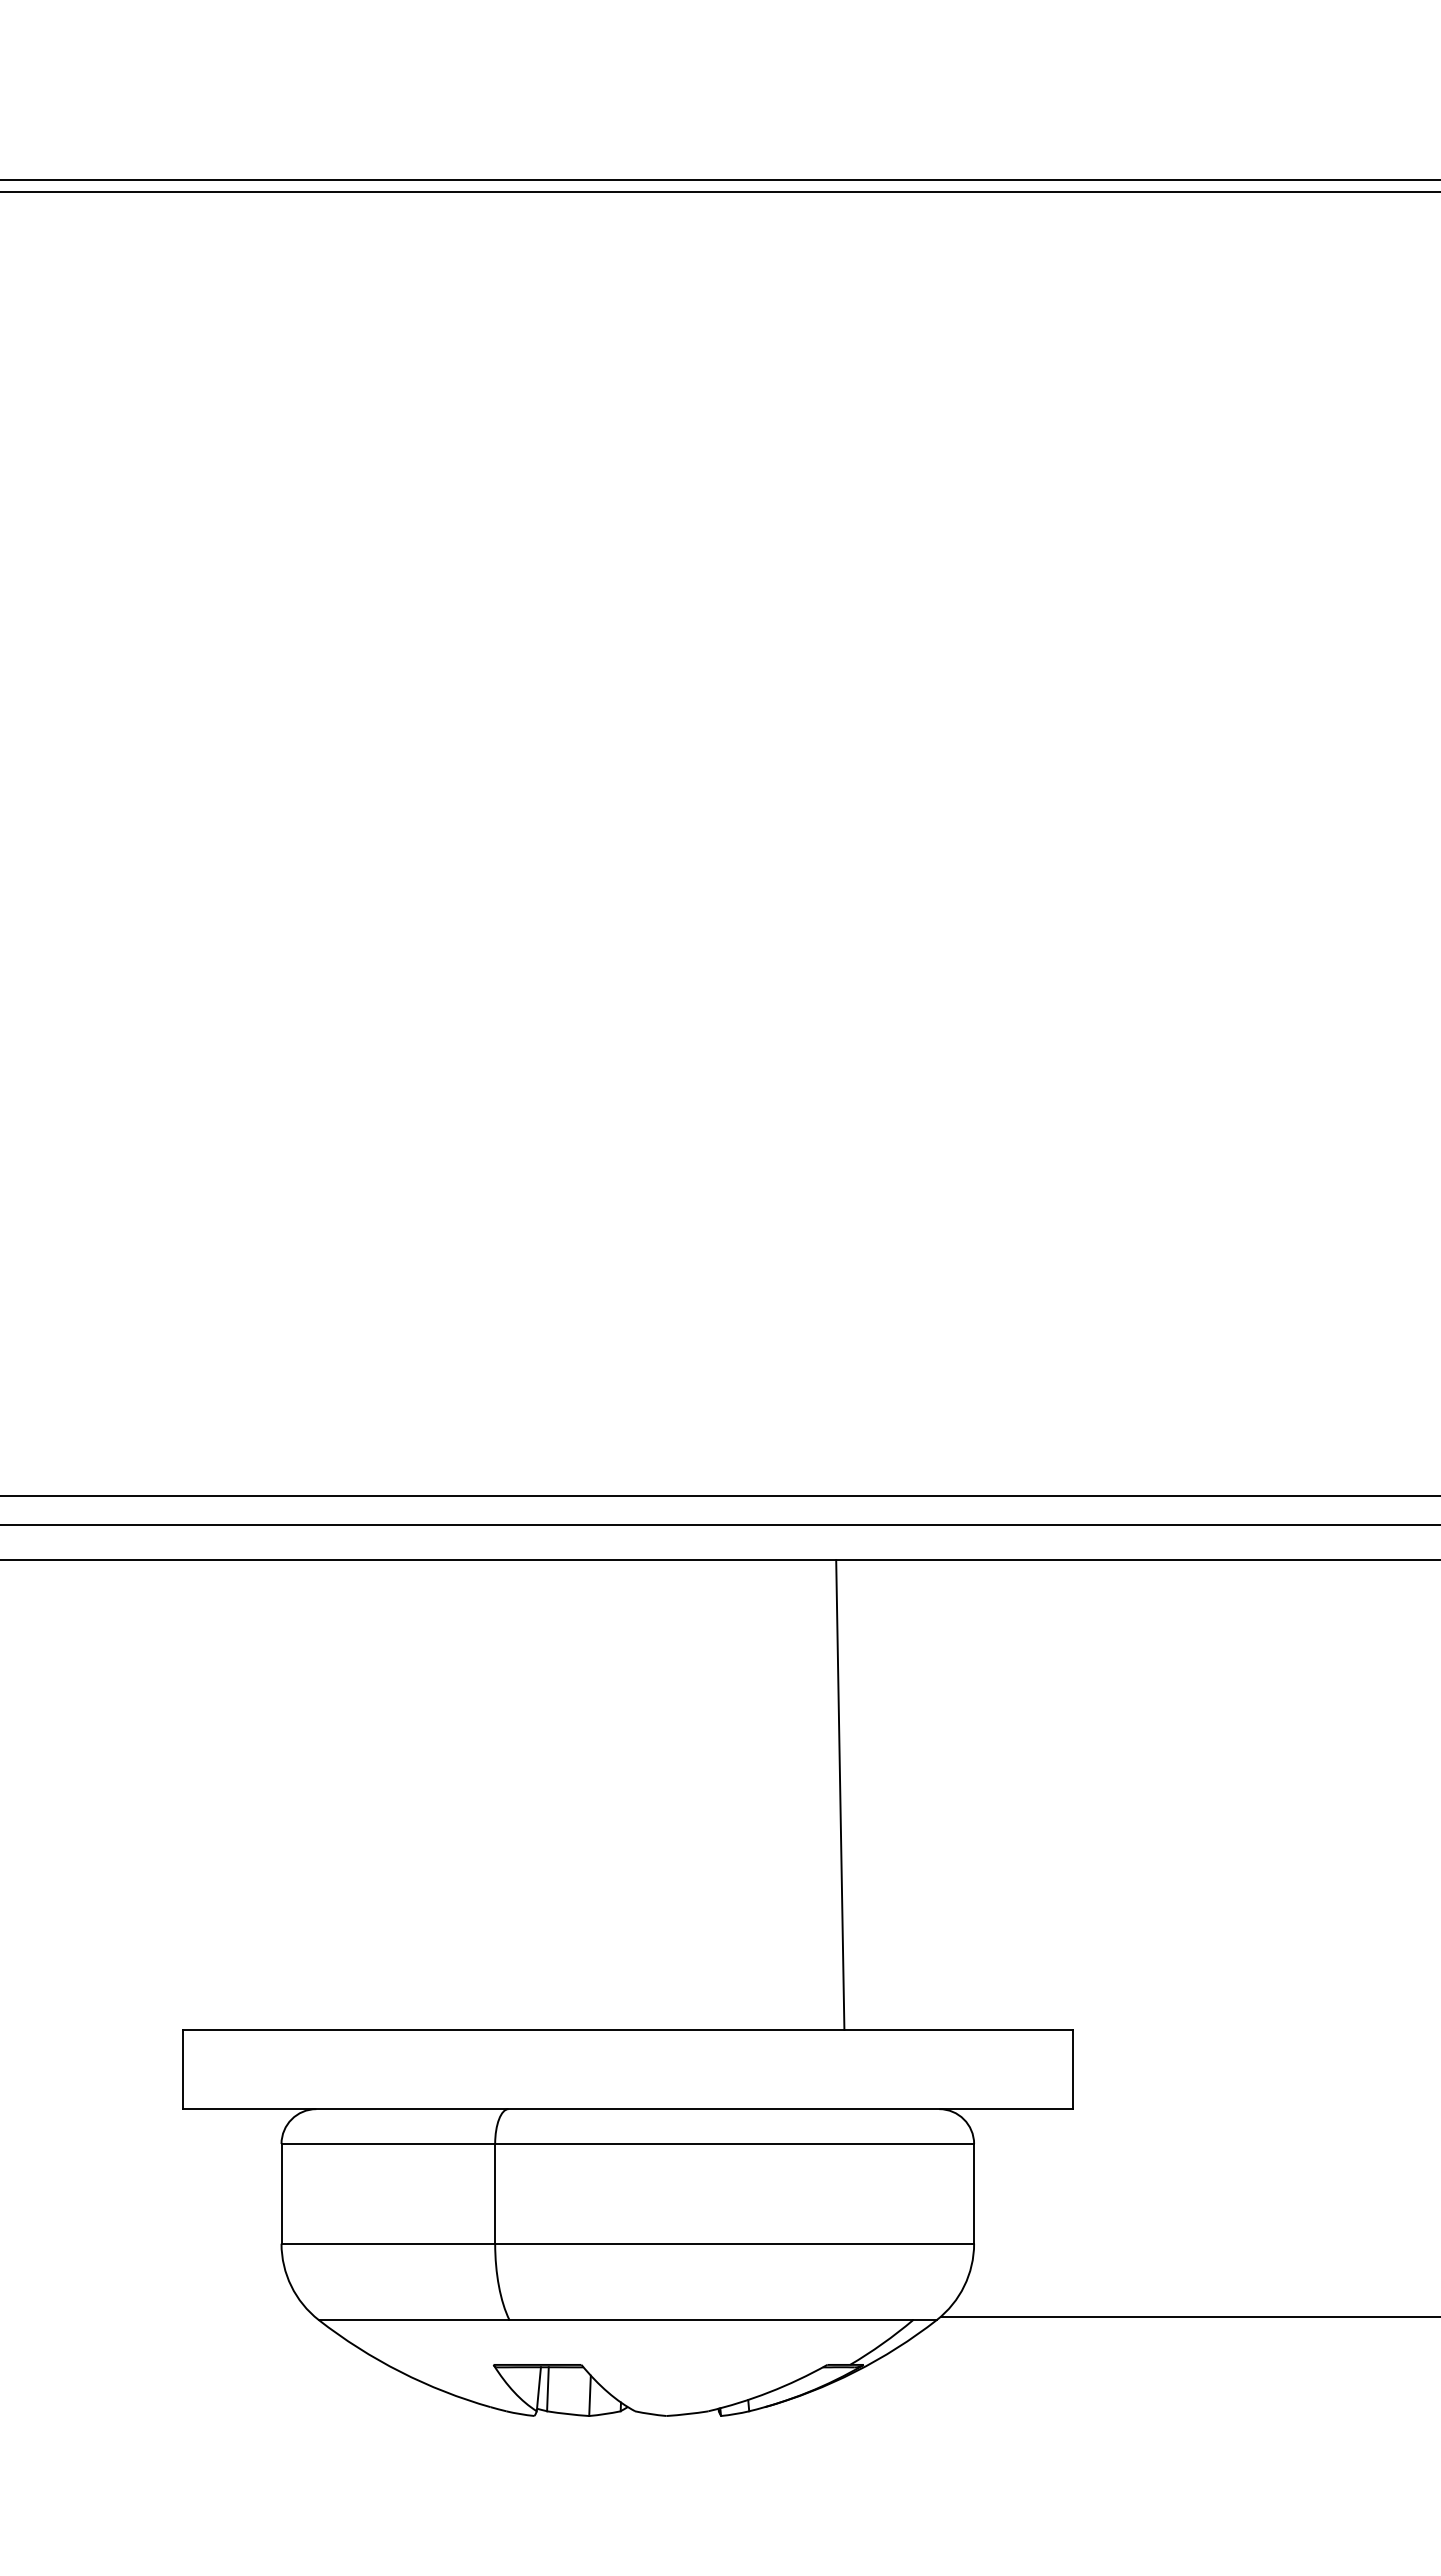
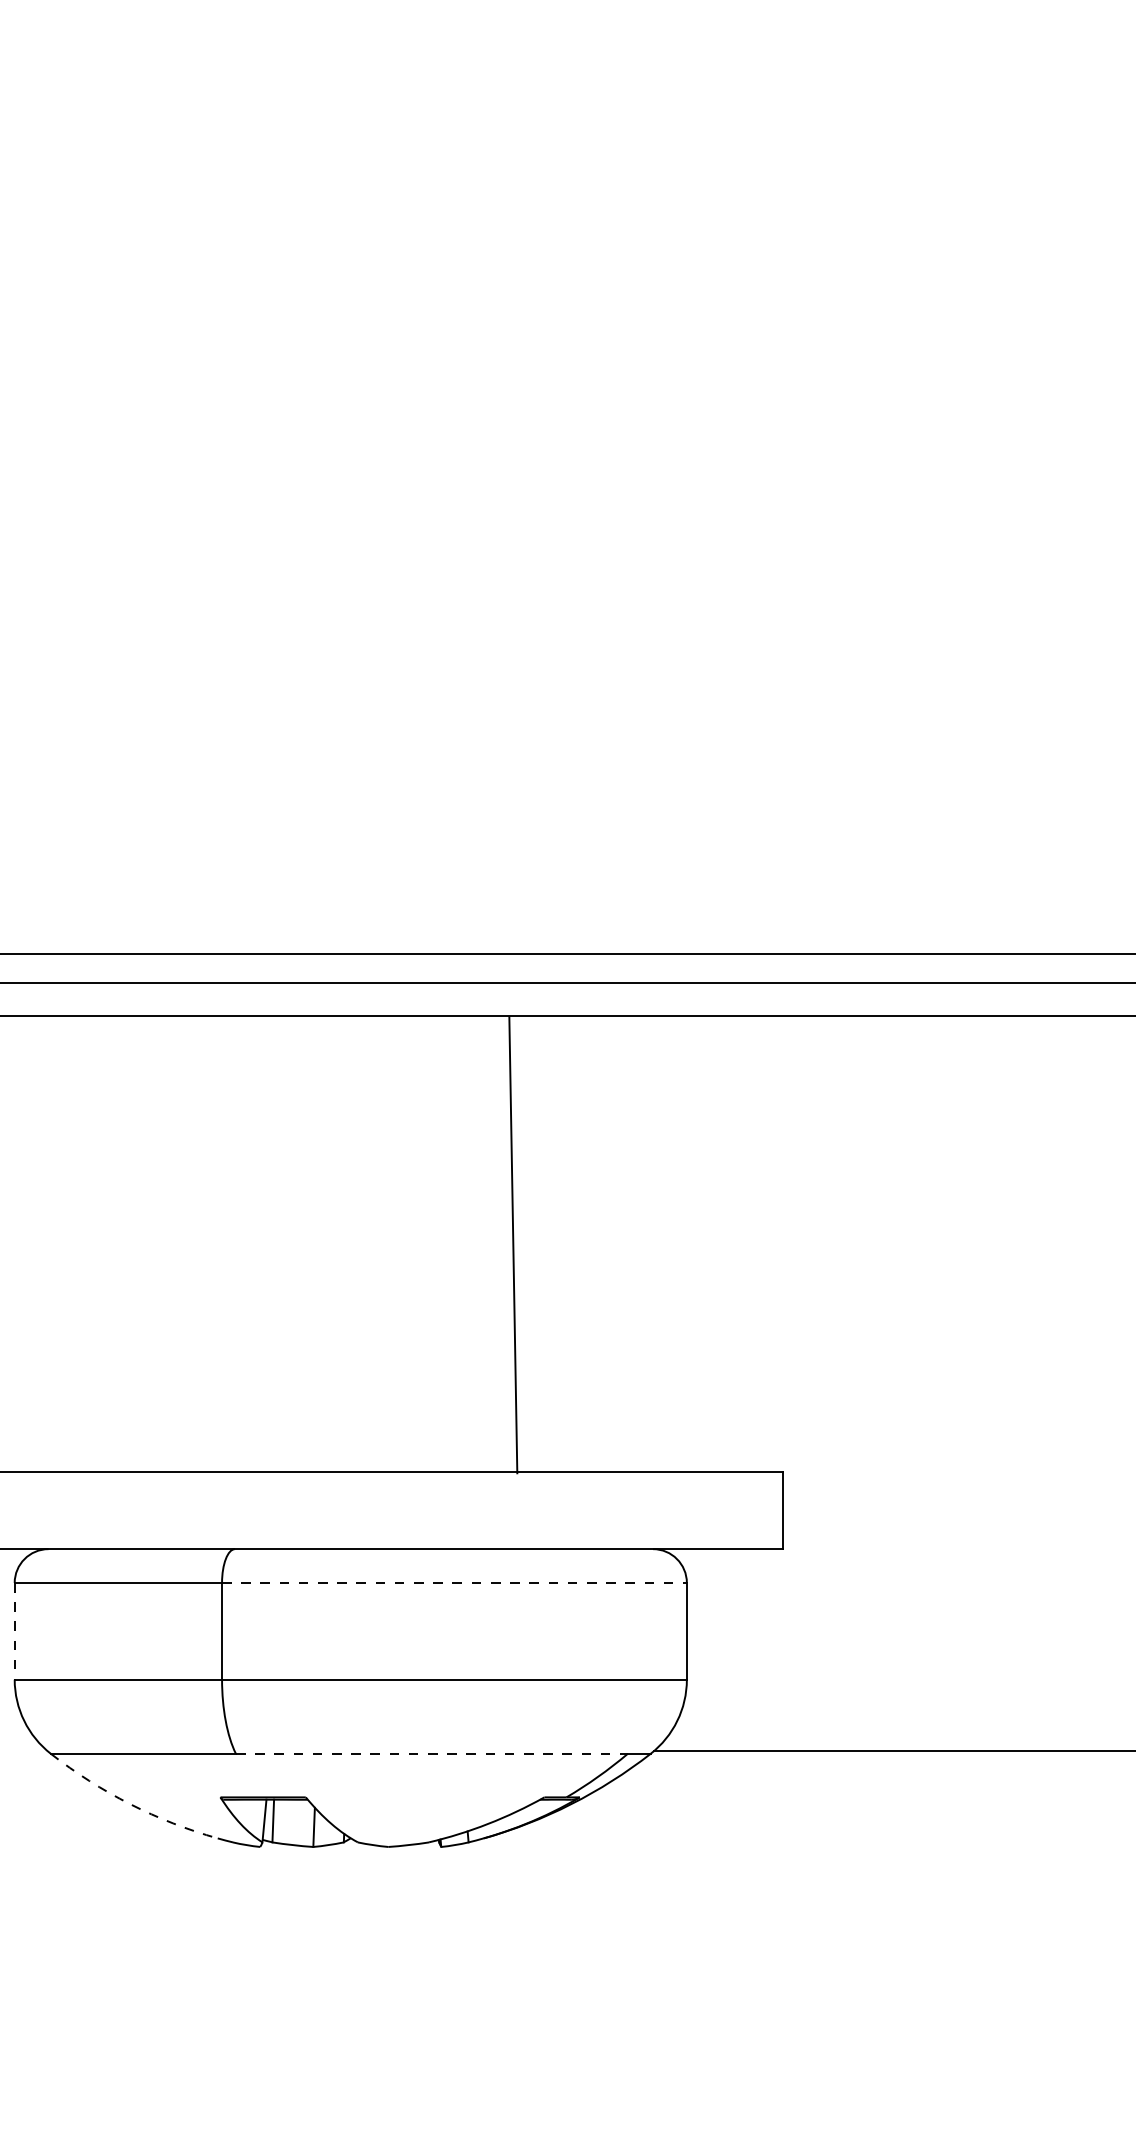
line: (840, 1794) -> (513, 1244), moved
line: (735, 2143) -> (455, 1582), solid -> dashed
line: (281, 2193) -> (14, 1631), solid -> dashed
line: (711, 2319) -> (432, 1753), solid -> dashed
arc: (400, 2371) -> (130, 1803), solid -> dashed

